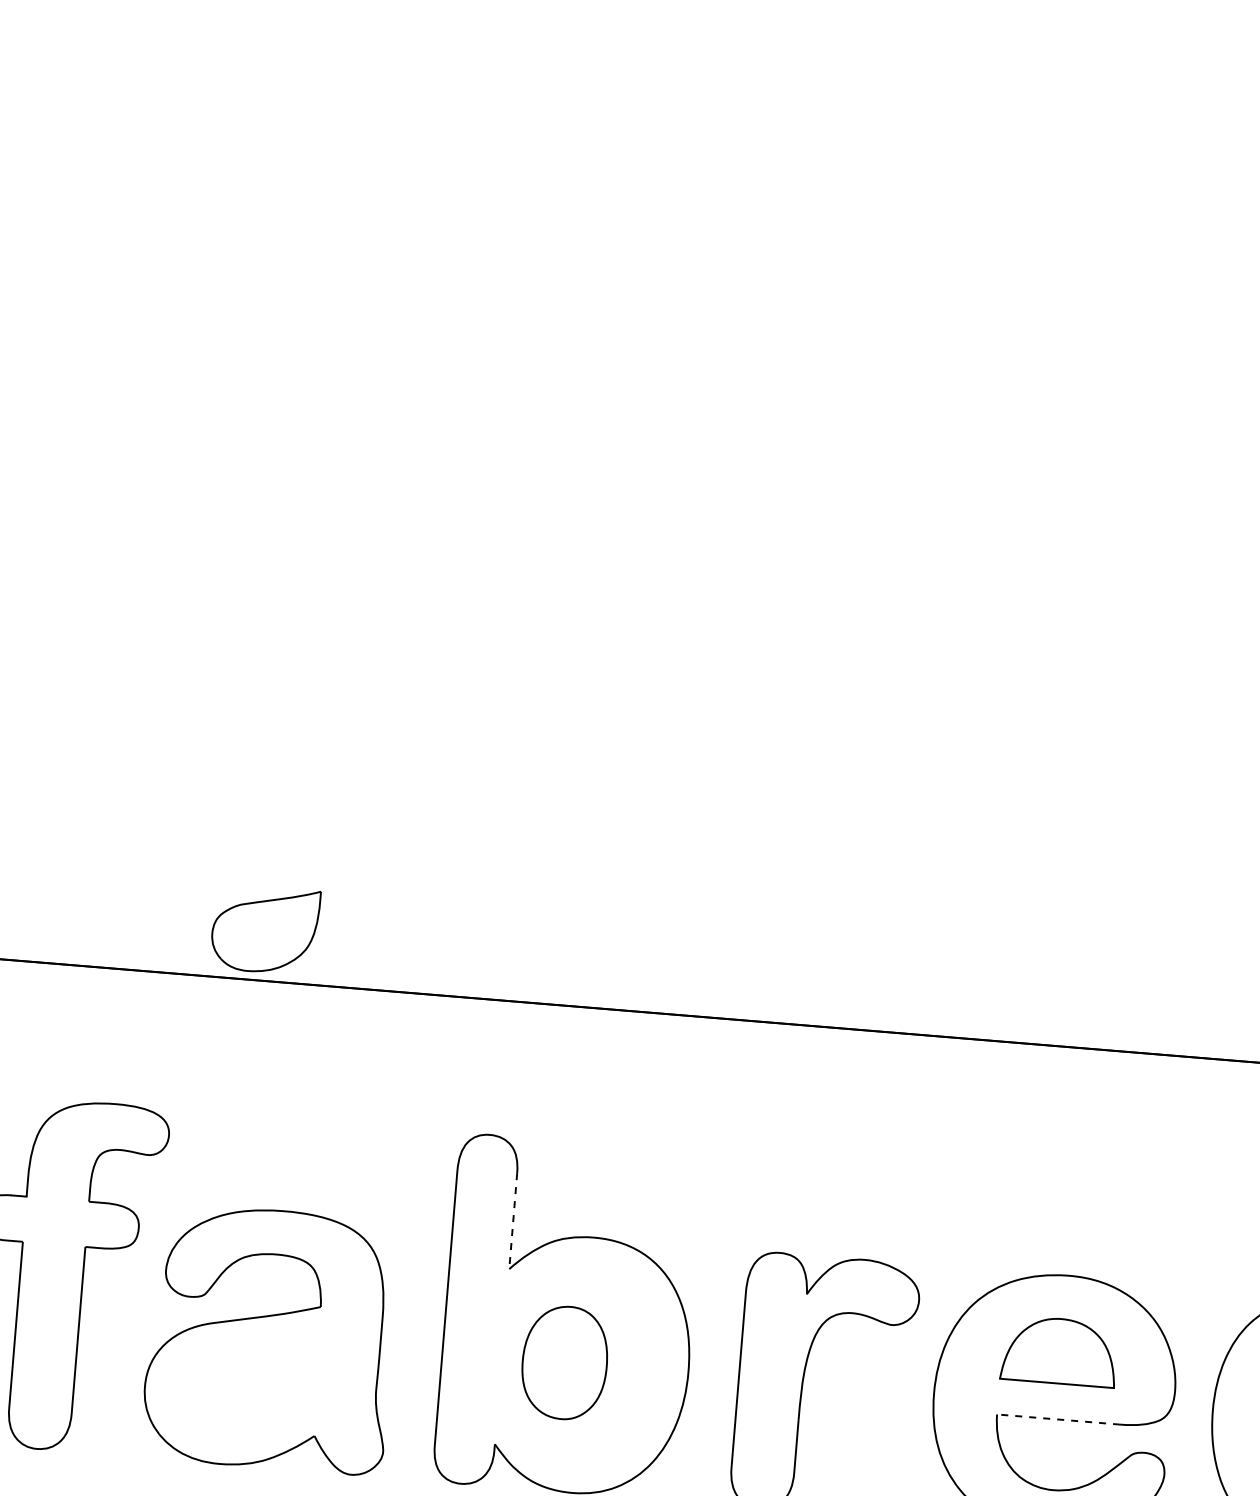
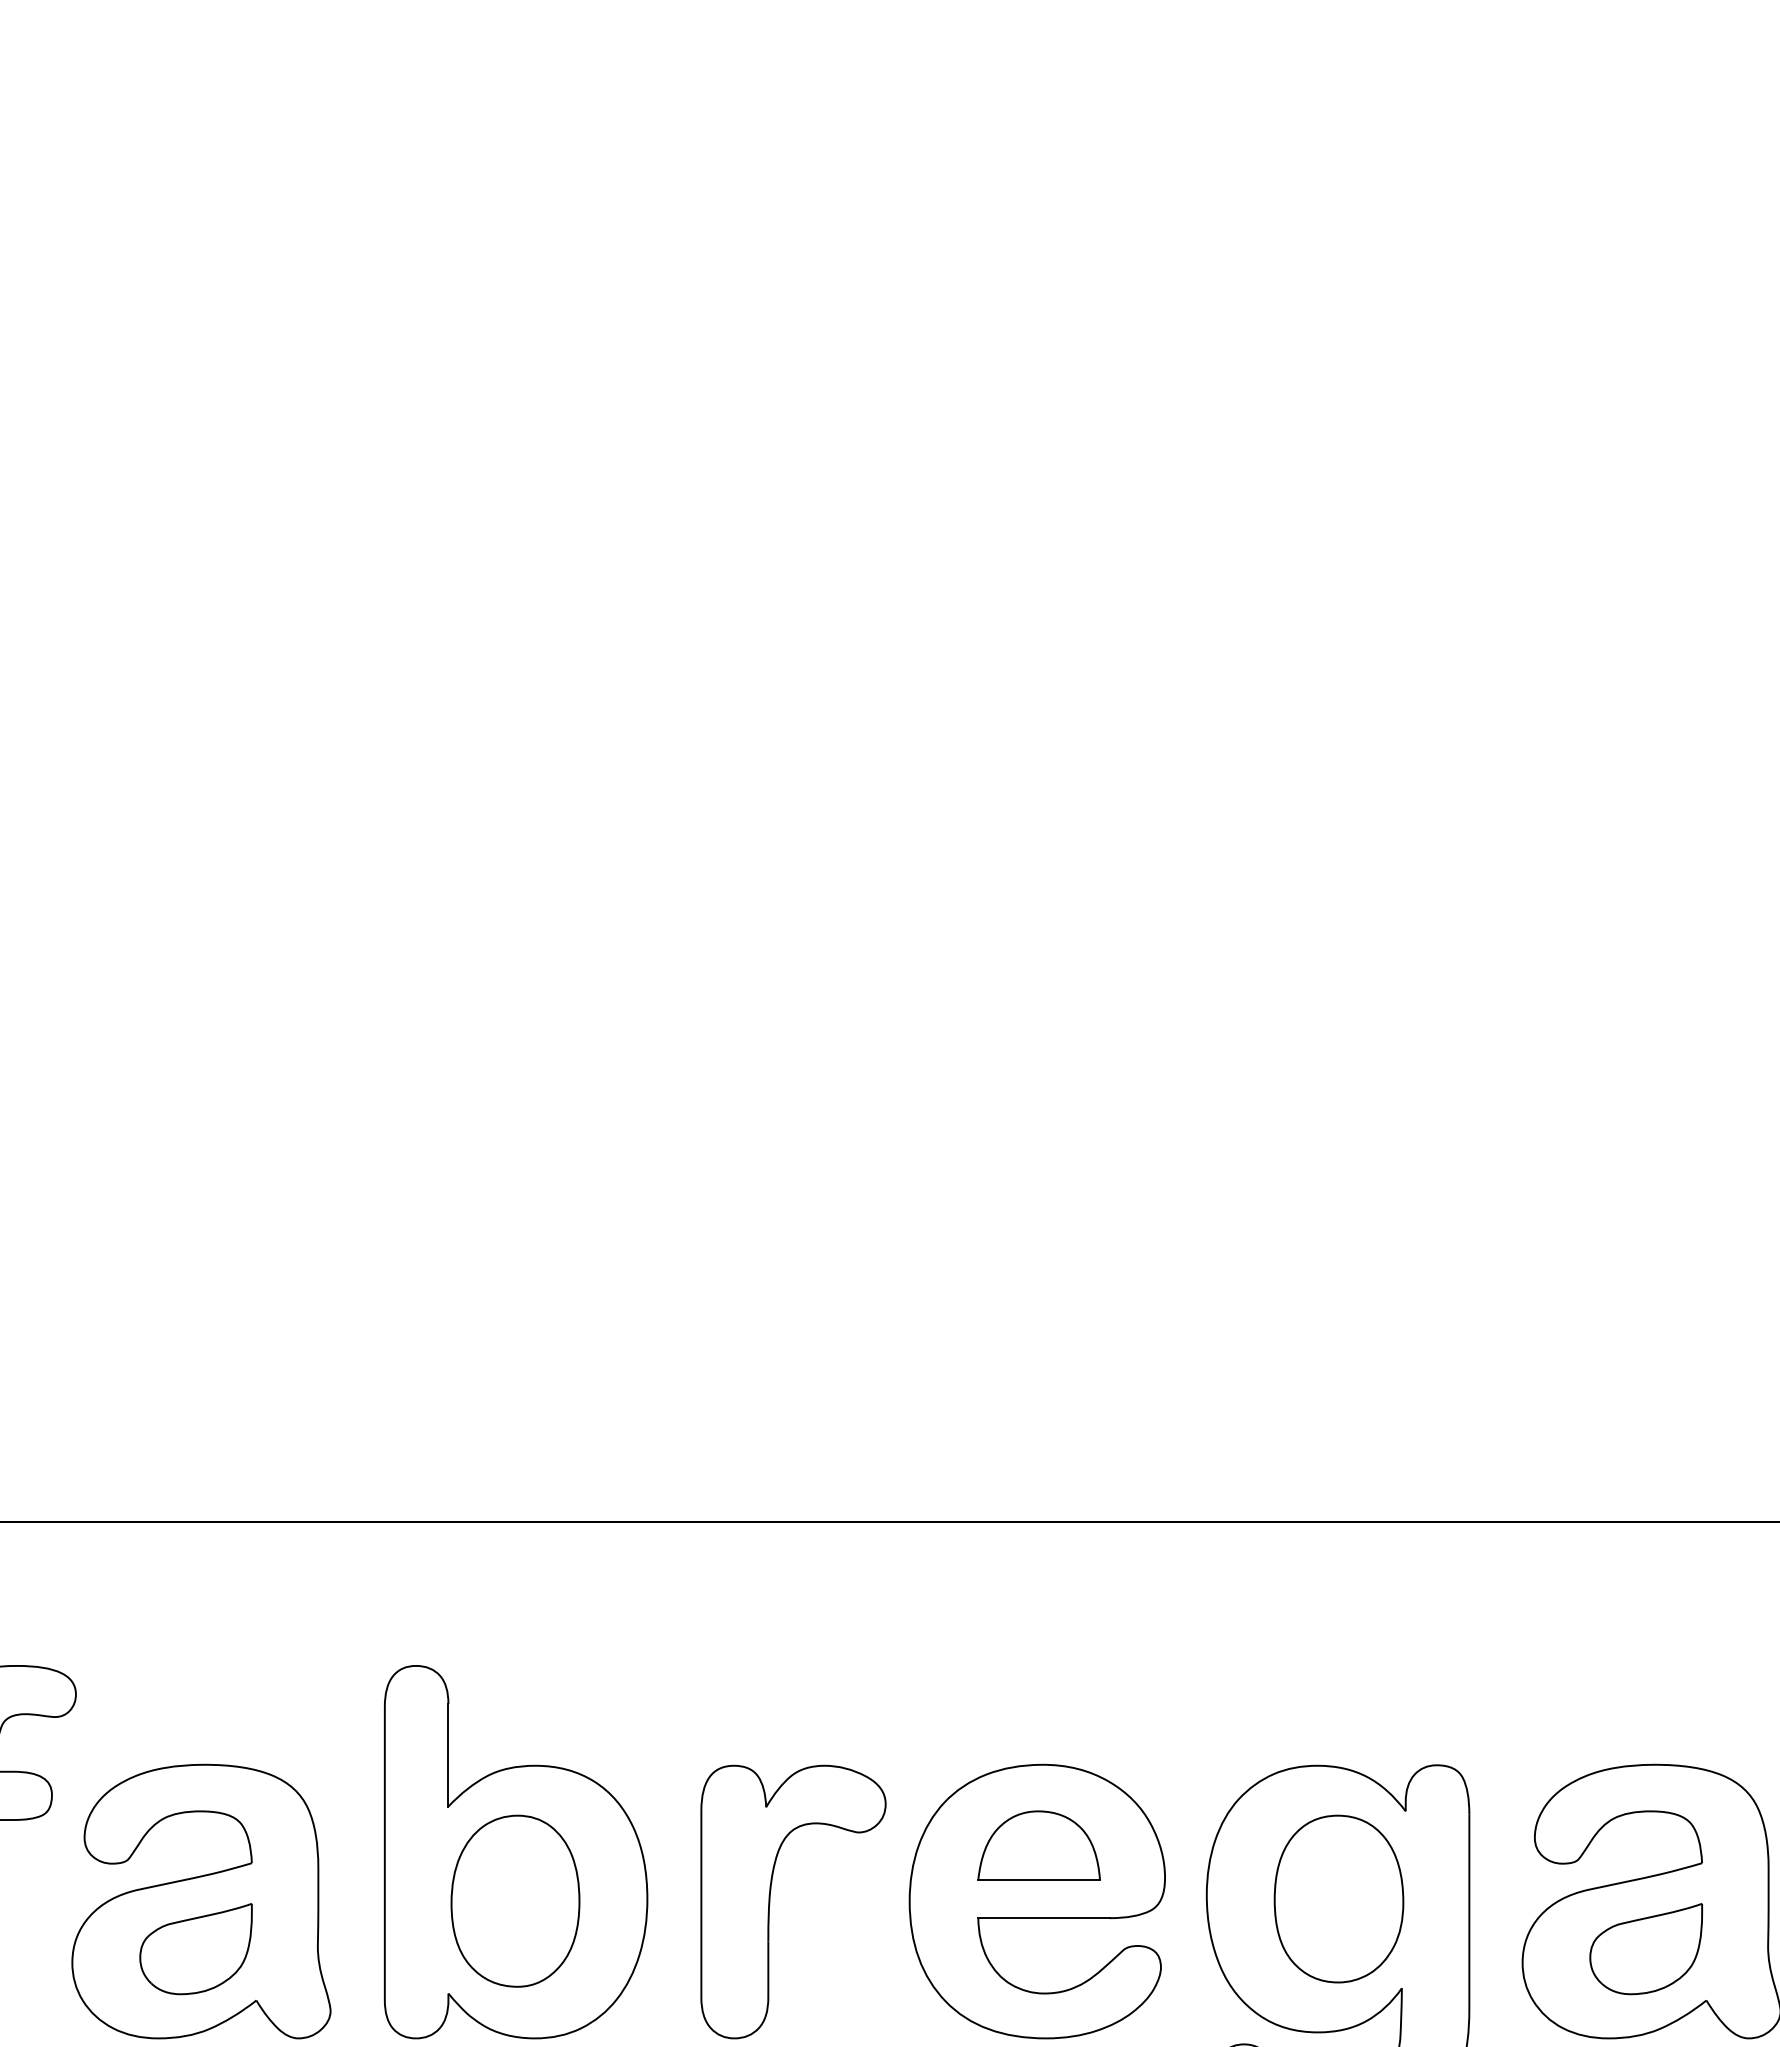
part: (264, 930) -> (195, 1949), moved
line: (513, 1221) -> (448, 1755), dashed -> solid
part: (564, 1362) -> (515, 1900), size x1.43
line: (1058, 1419) -> (1043, 1918), dashed -> solid

